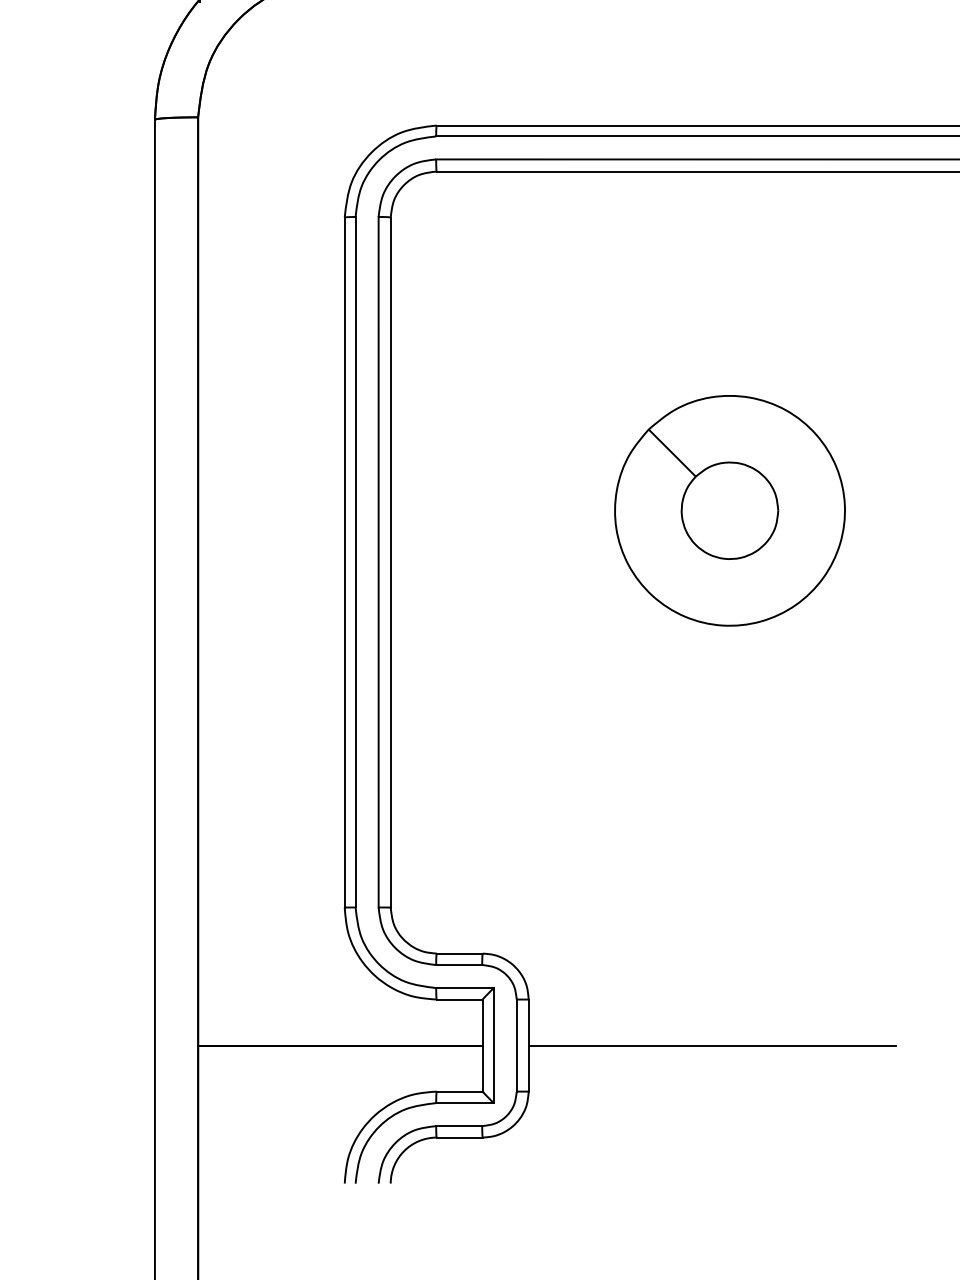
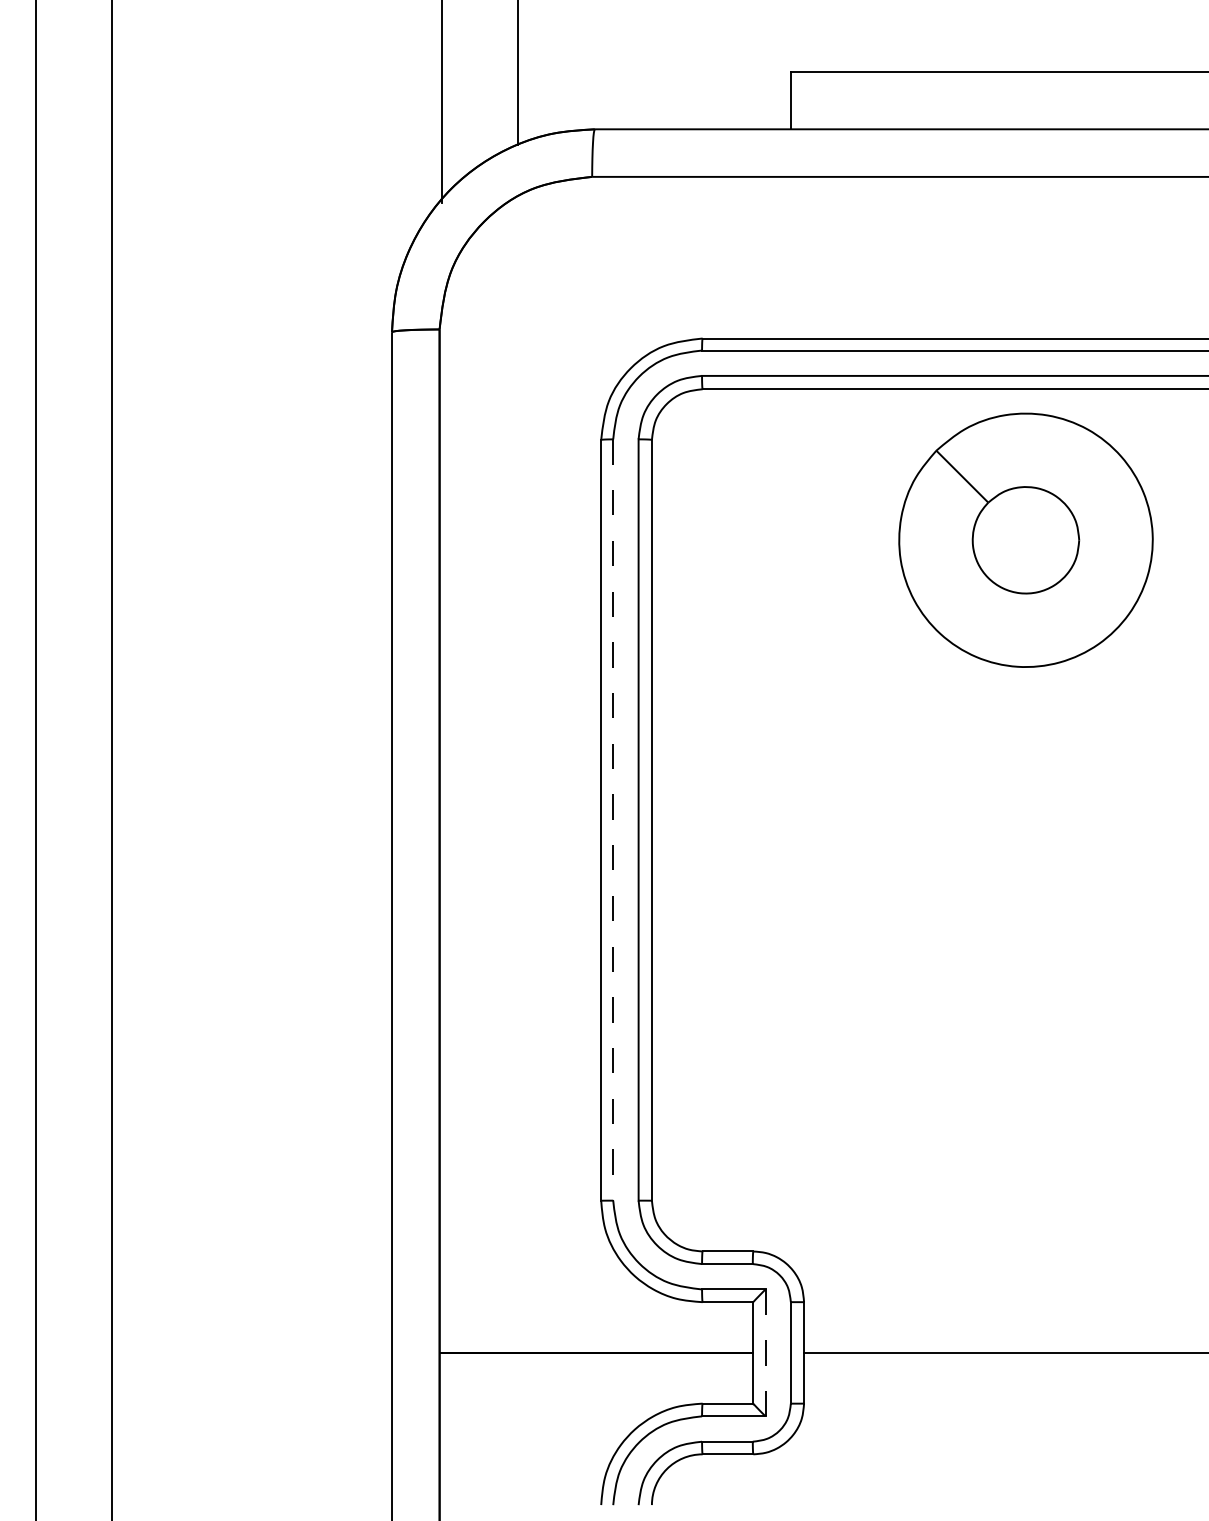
part: (729, 510) -> (1025, 539), moved
line: (355, 562) -> (613, 820), solid -> dashed
line: (493, 1046) -> (765, 1353), solid -> dashed

